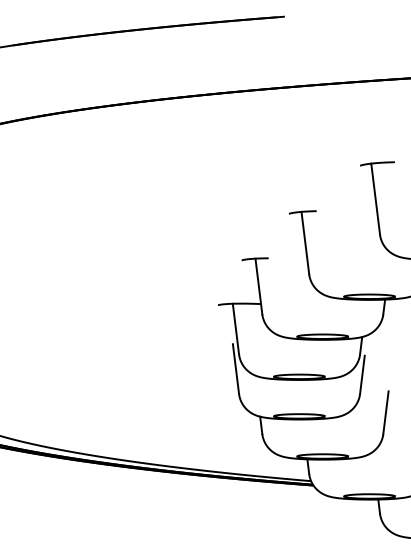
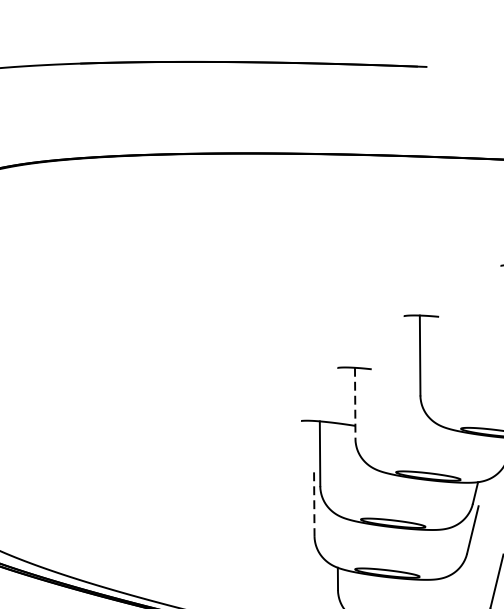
line: (258, 287) -> (354, 404), solid -> dashed
line: (236, 369) -> (314, 504), solid -> dashed

